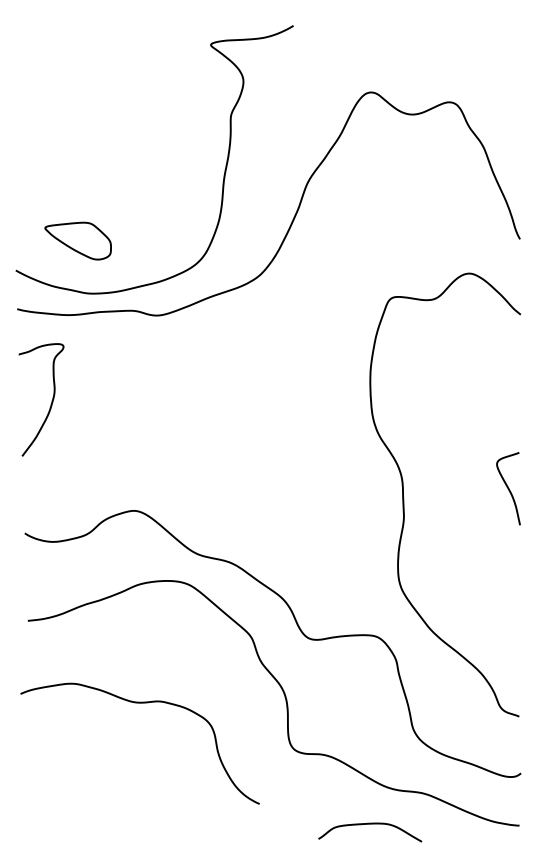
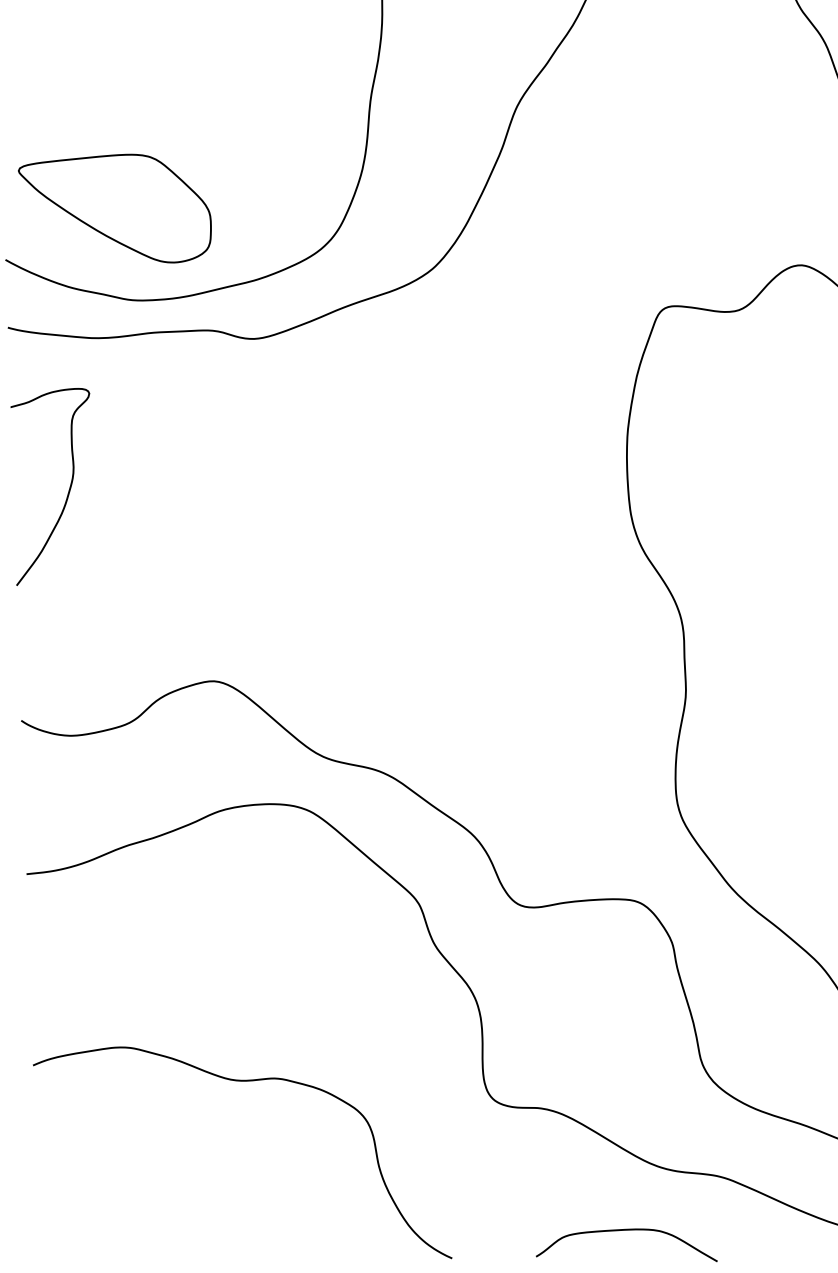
part: (77, 240) -> (113, 207), size x1.67
curve: (139, 703) -> (241, 1082), moved

